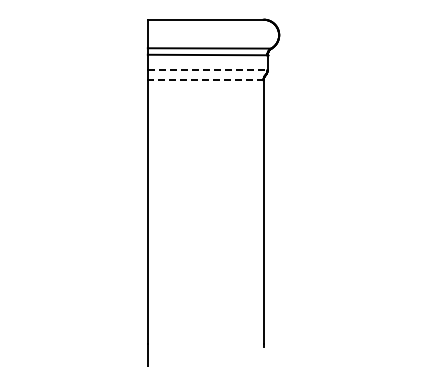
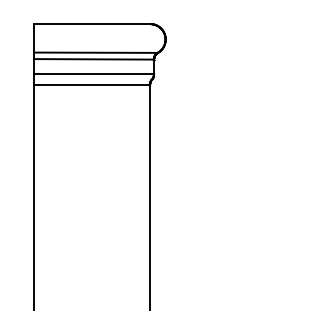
line: (207, 69) -> (93, 73), dashed -> solid
line: (205, 80) -> (91, 84), dashed -> solid

